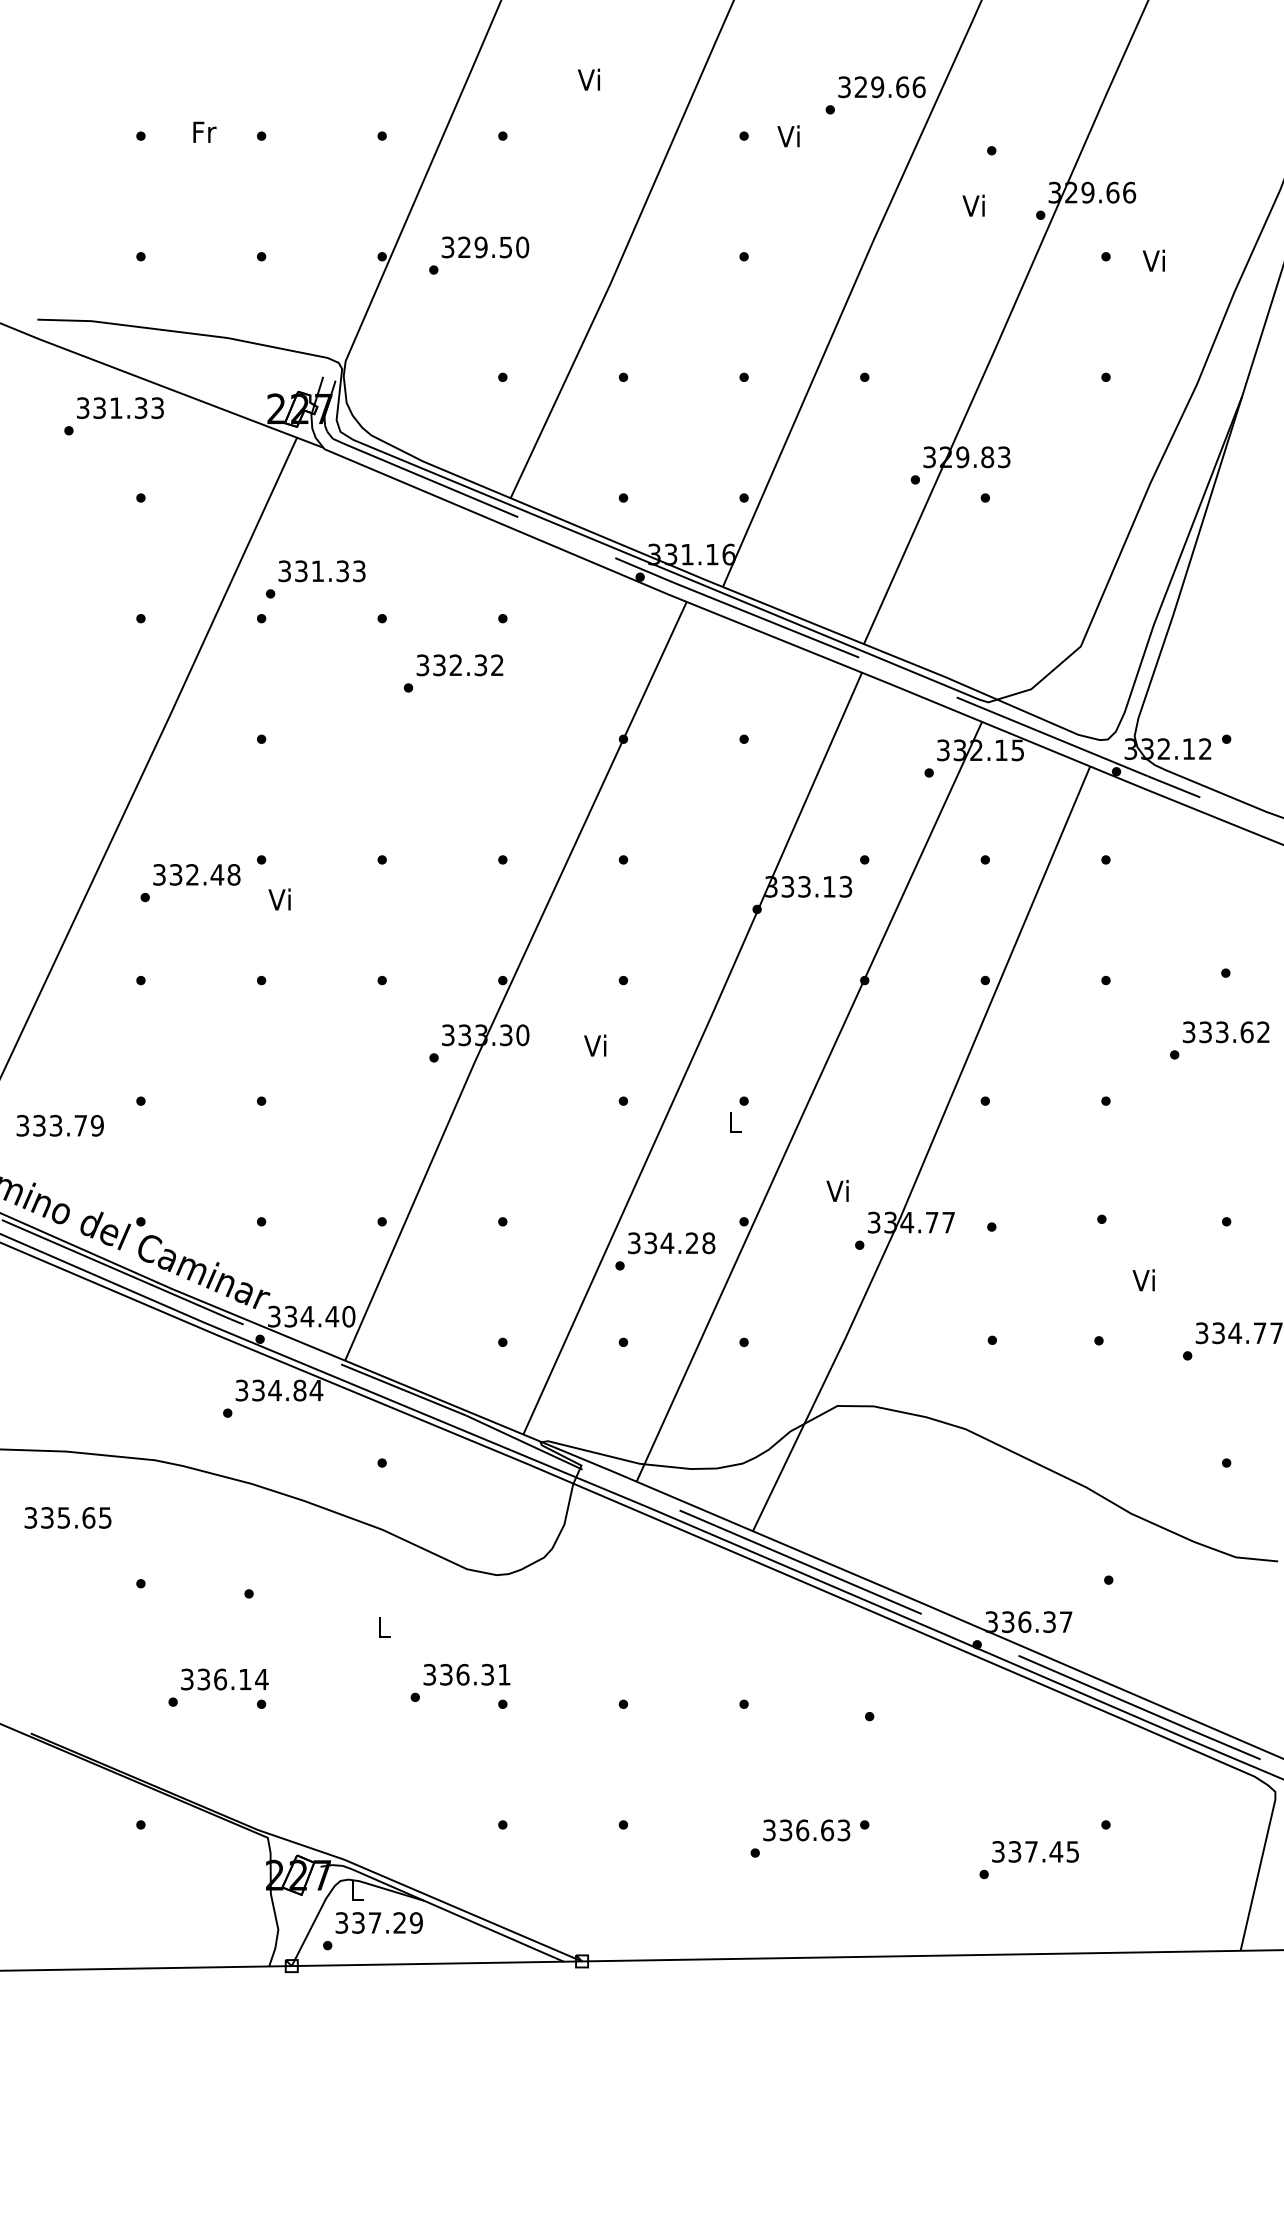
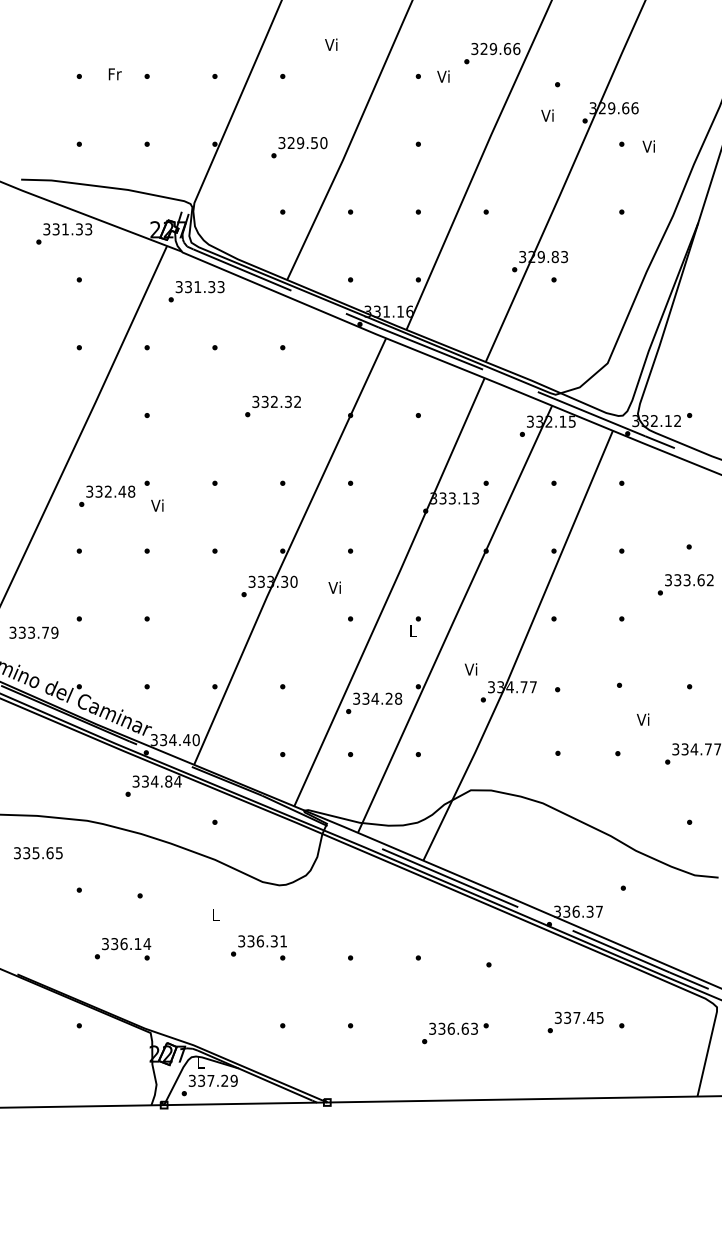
text: (479, 255) -> (299, 147), moved
text: (315, 579) -> (196, 291), moved
text: (452, 673) -> (272, 406), moved
text: (1028, 1860) -> (575, 1022), moved

